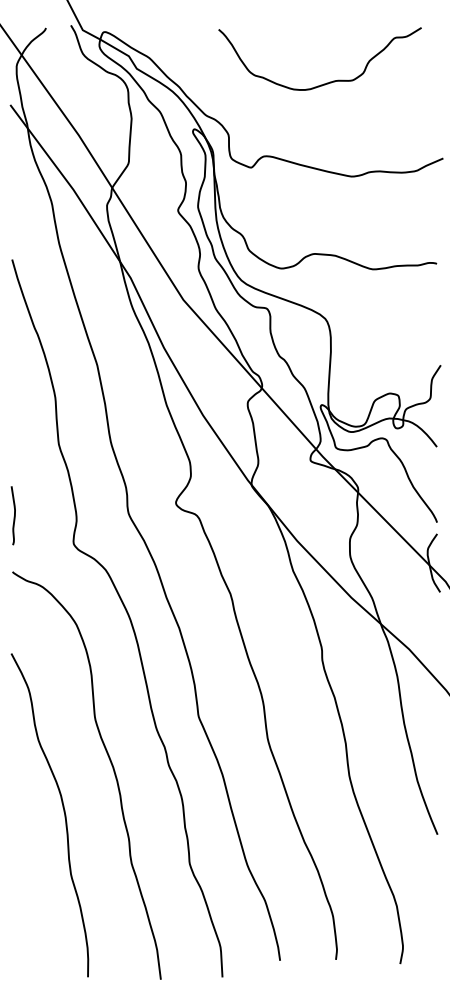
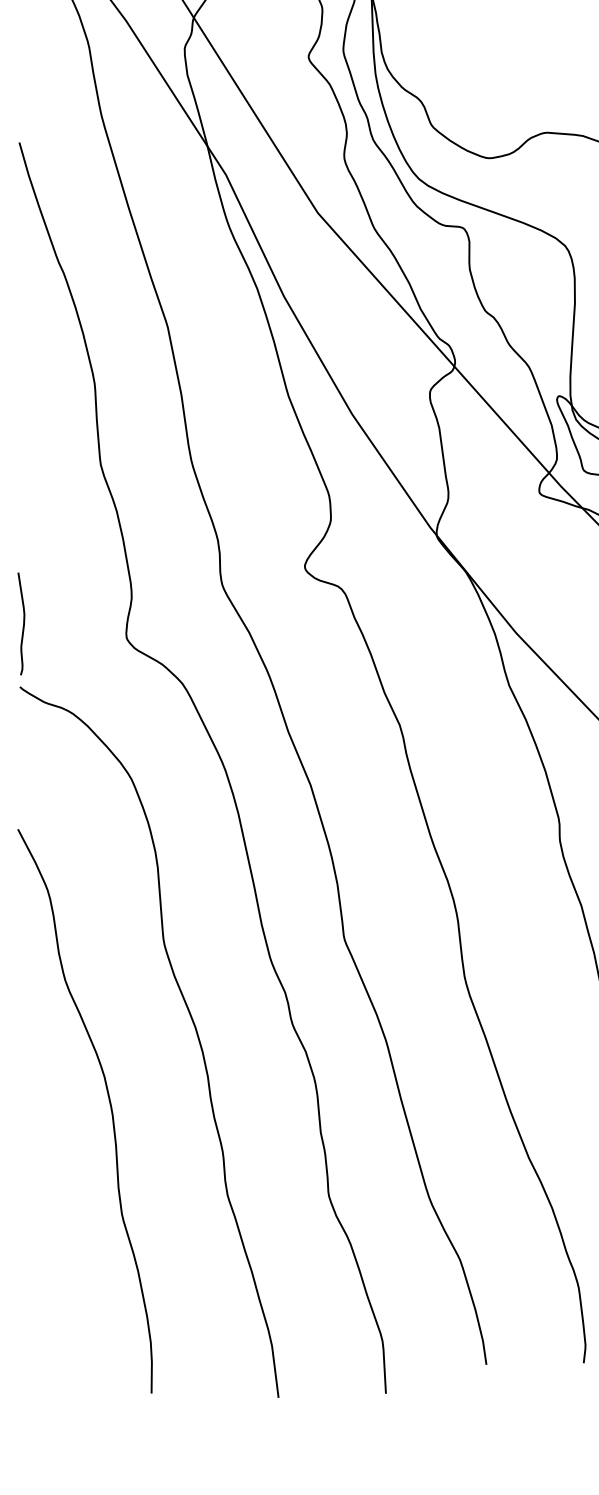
curve: (13, 516) -> (21, 625), moved

